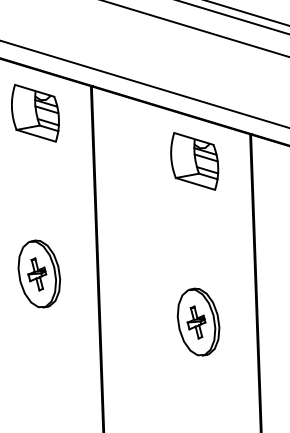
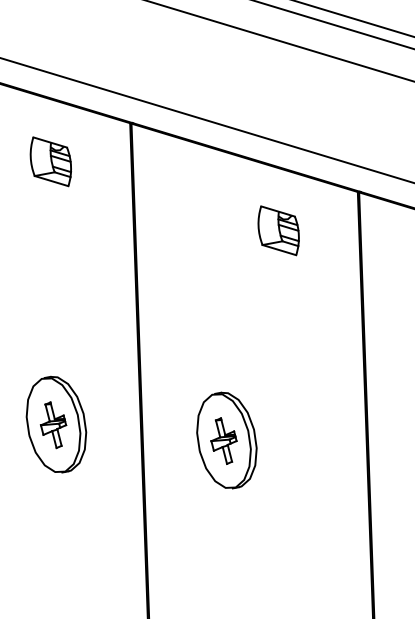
part: (35, 112) -> (50, 160), size x0.6
part: (194, 161) -> (278, 230), size x0.6
part: (39, 273) -> (56, 423), moved
part: (198, 321) -> (226, 439), moved

